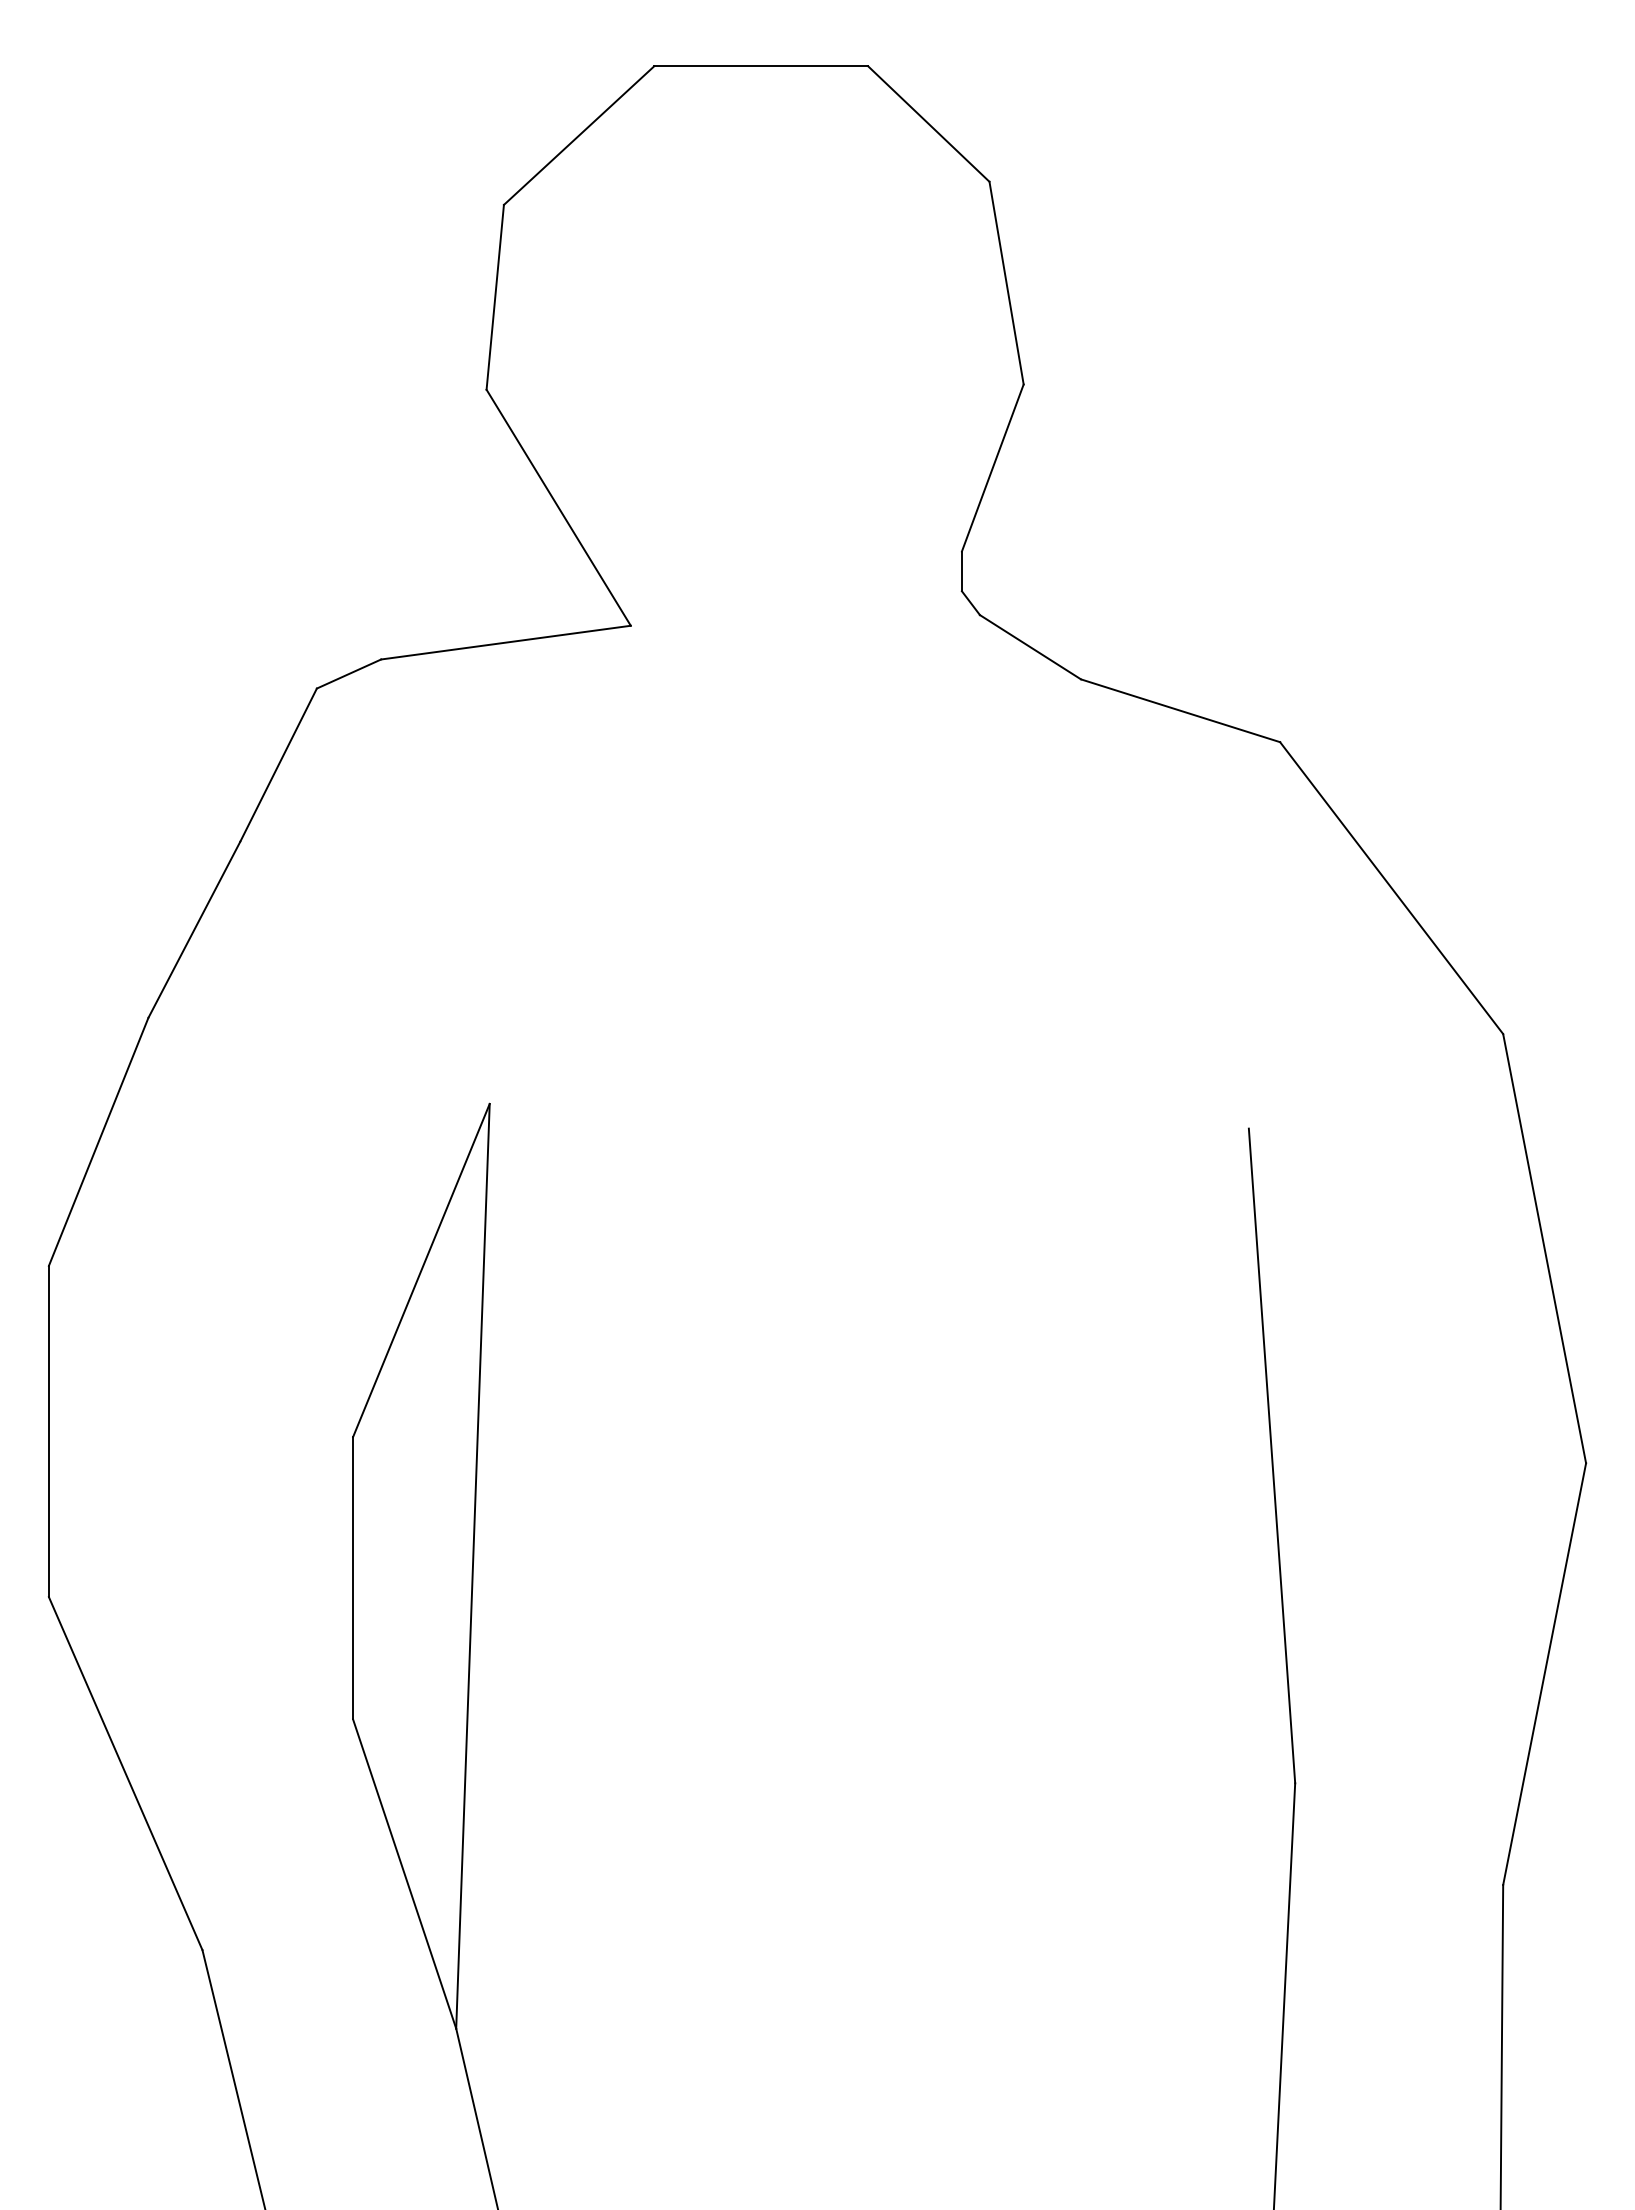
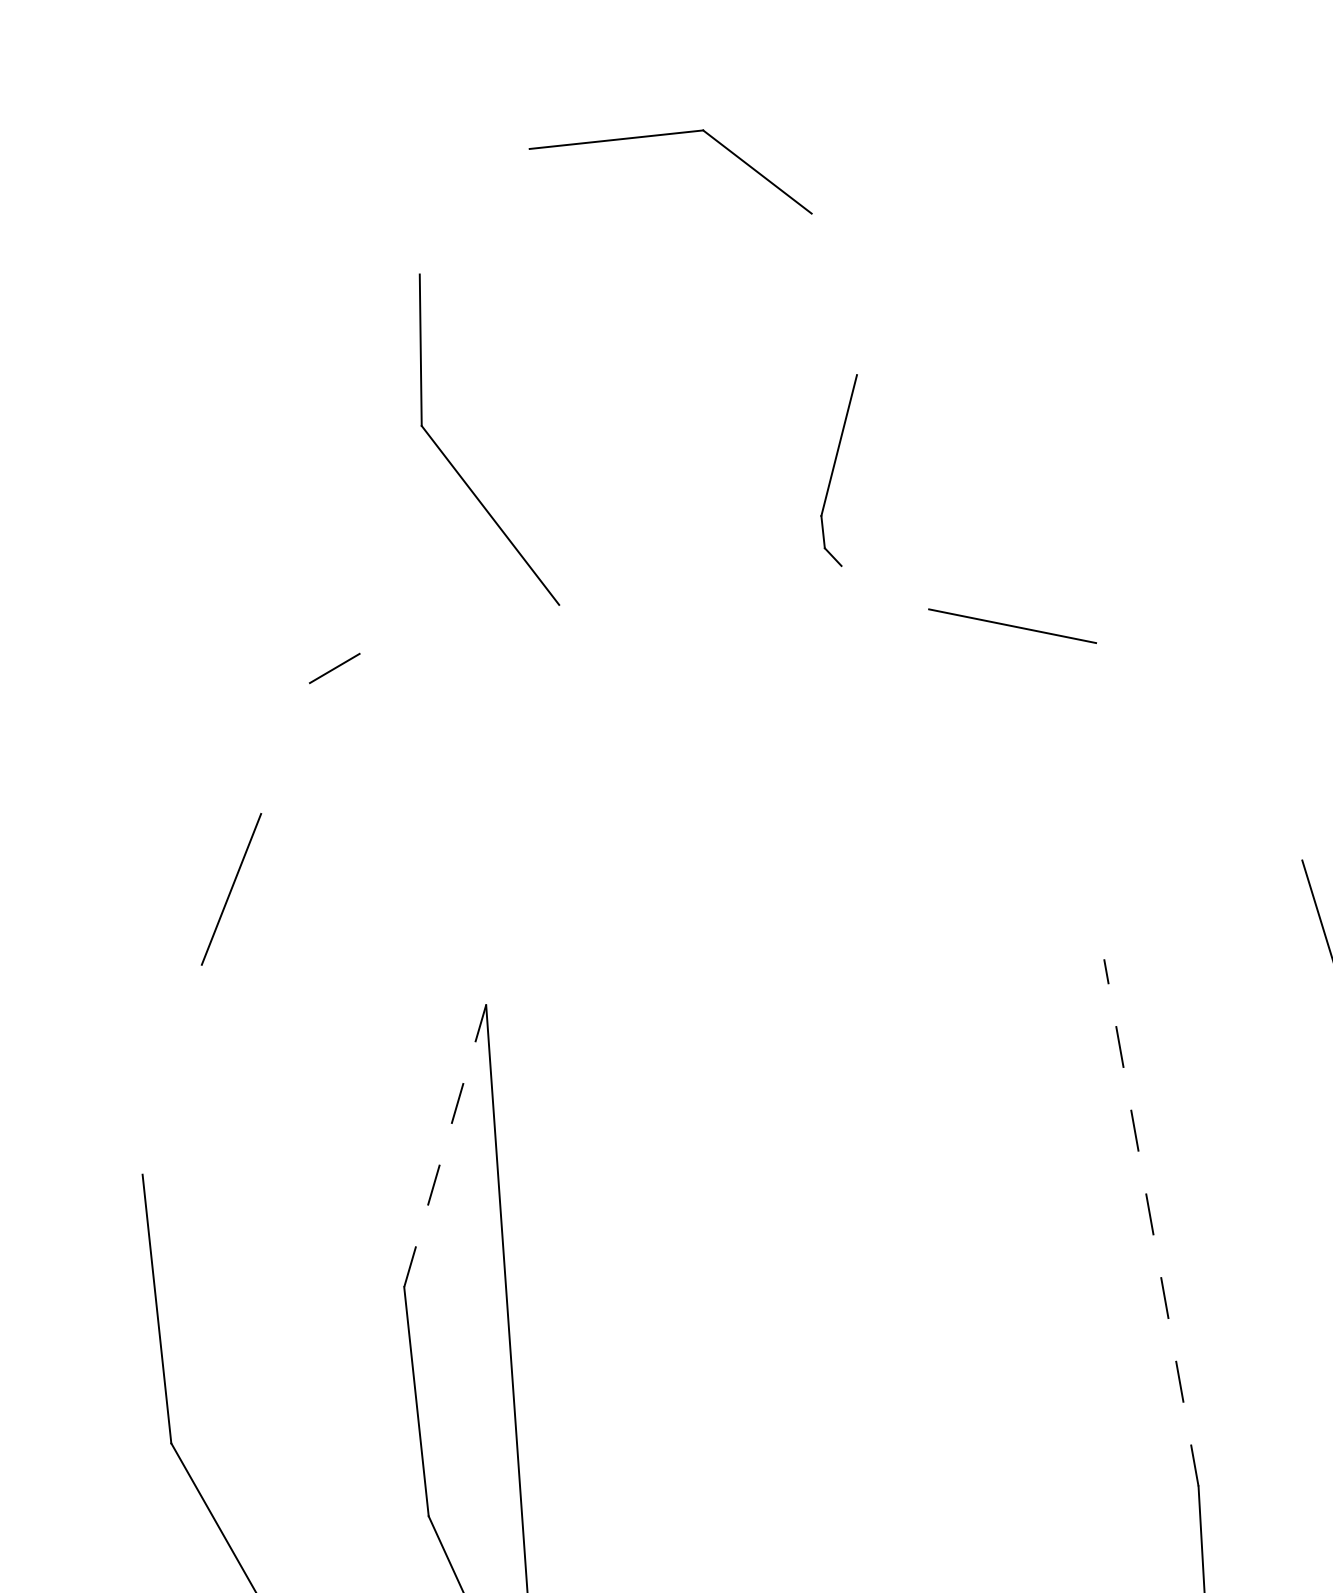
line: (578, 135) -> (474, 211), removed
line: (1006, 282) -> (834, 293), removed
line: (505, 642) -> (458, 629), removed
line: (1030, 647) -> (885, 587), removed
line: (278, 764) -> (285, 748), removed
line: (1391, 888) -> (1199, 752), removed
line: (98, 1141) -> (172, 1069), removed
line: (421, 1270) -> (445, 1146), solid -> dashed
line: (1271, 1455) -> (1150, 1222), solid -> dashed

